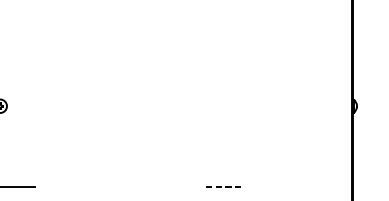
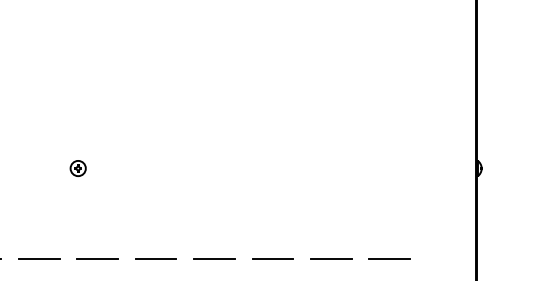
line: (68, 186) -> (155, 259), added
line: (120, 186) -> (214, 259), added
line: (172, 186) -> (272, 259), added
line: (224, 186) -> (331, 259), dashed -> solid
line: (275, 186) -> (389, 259), added

